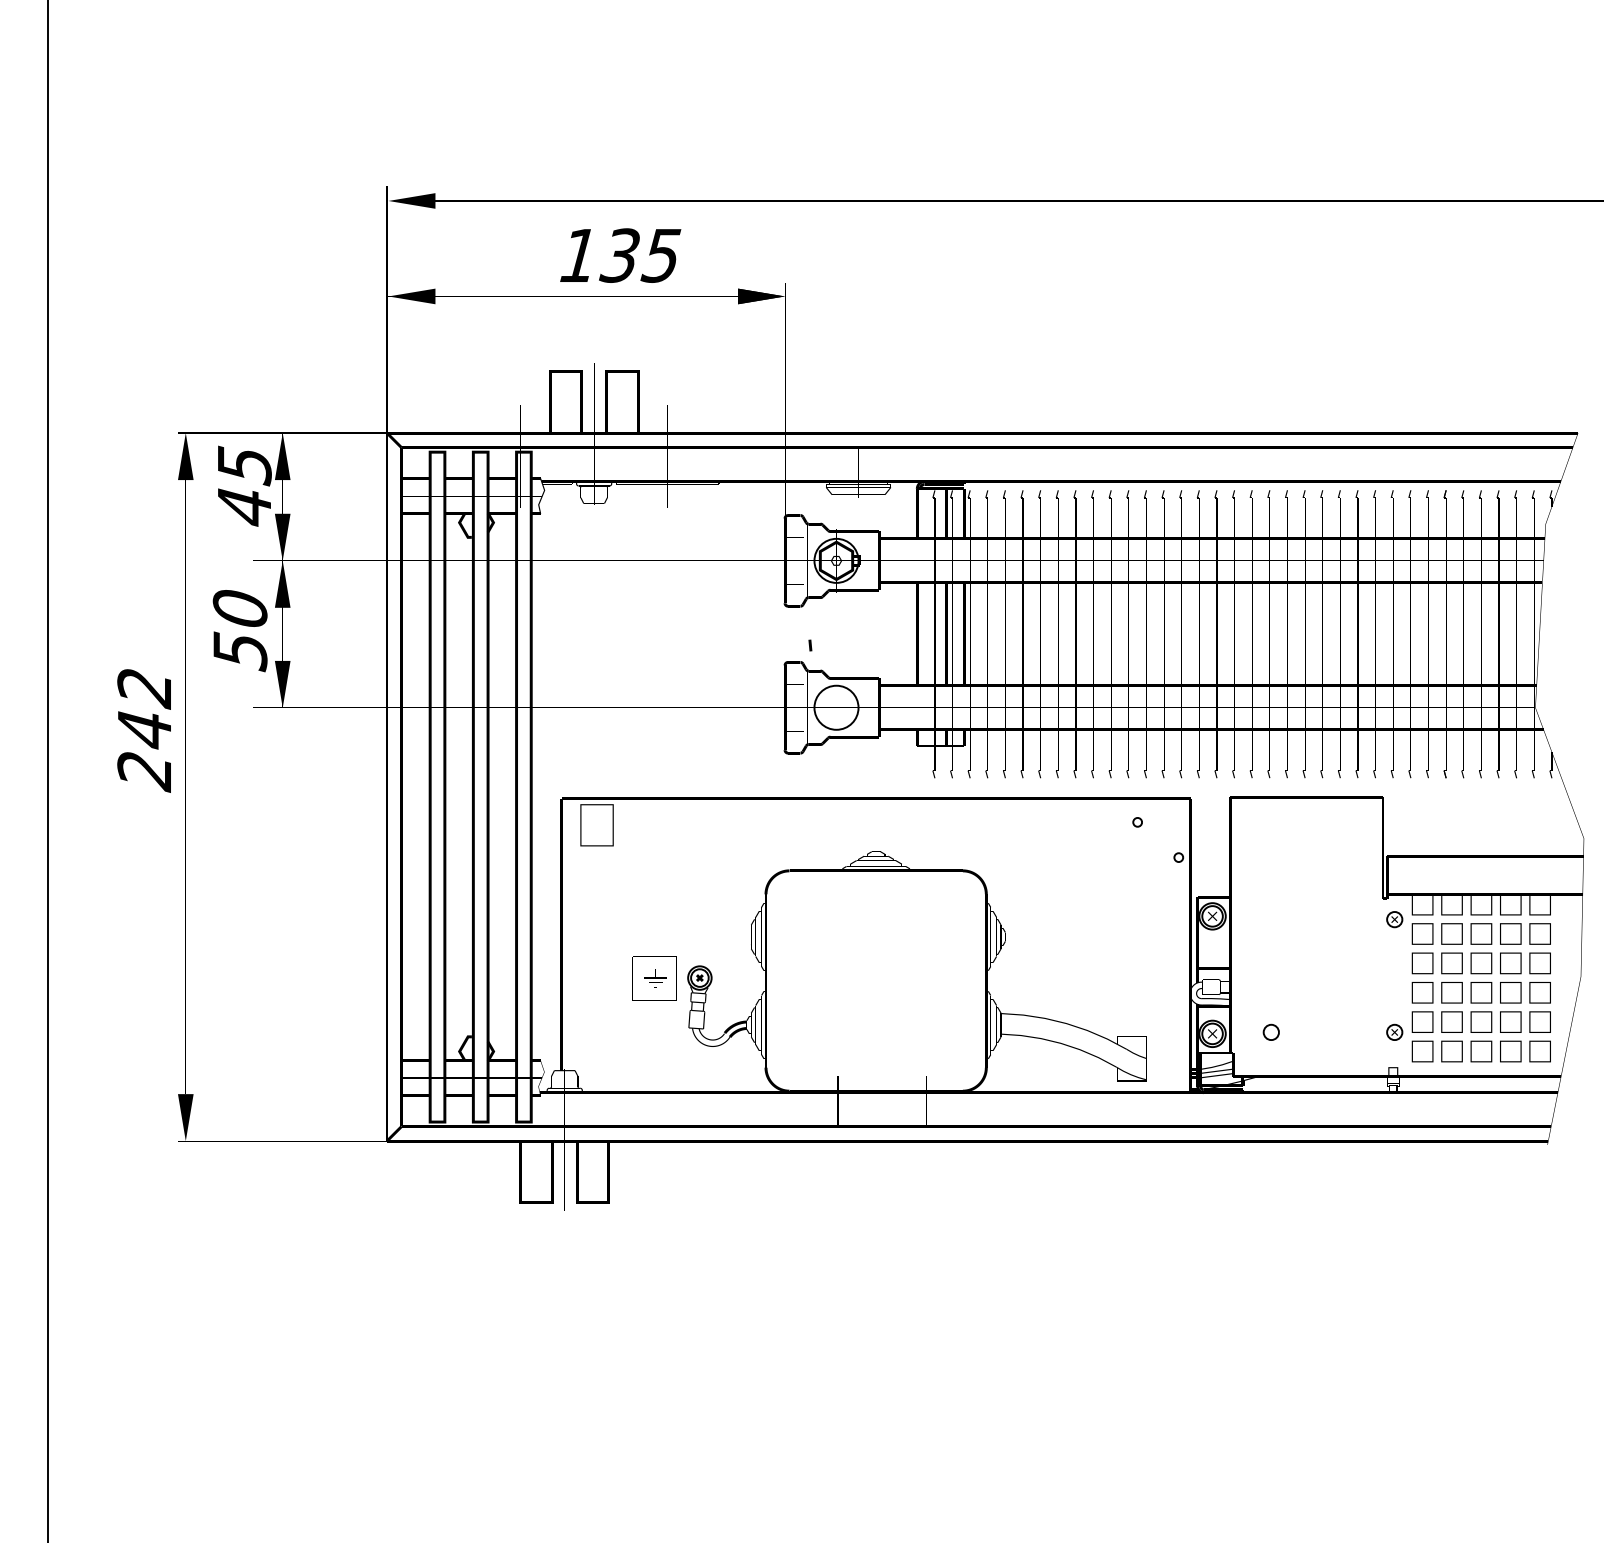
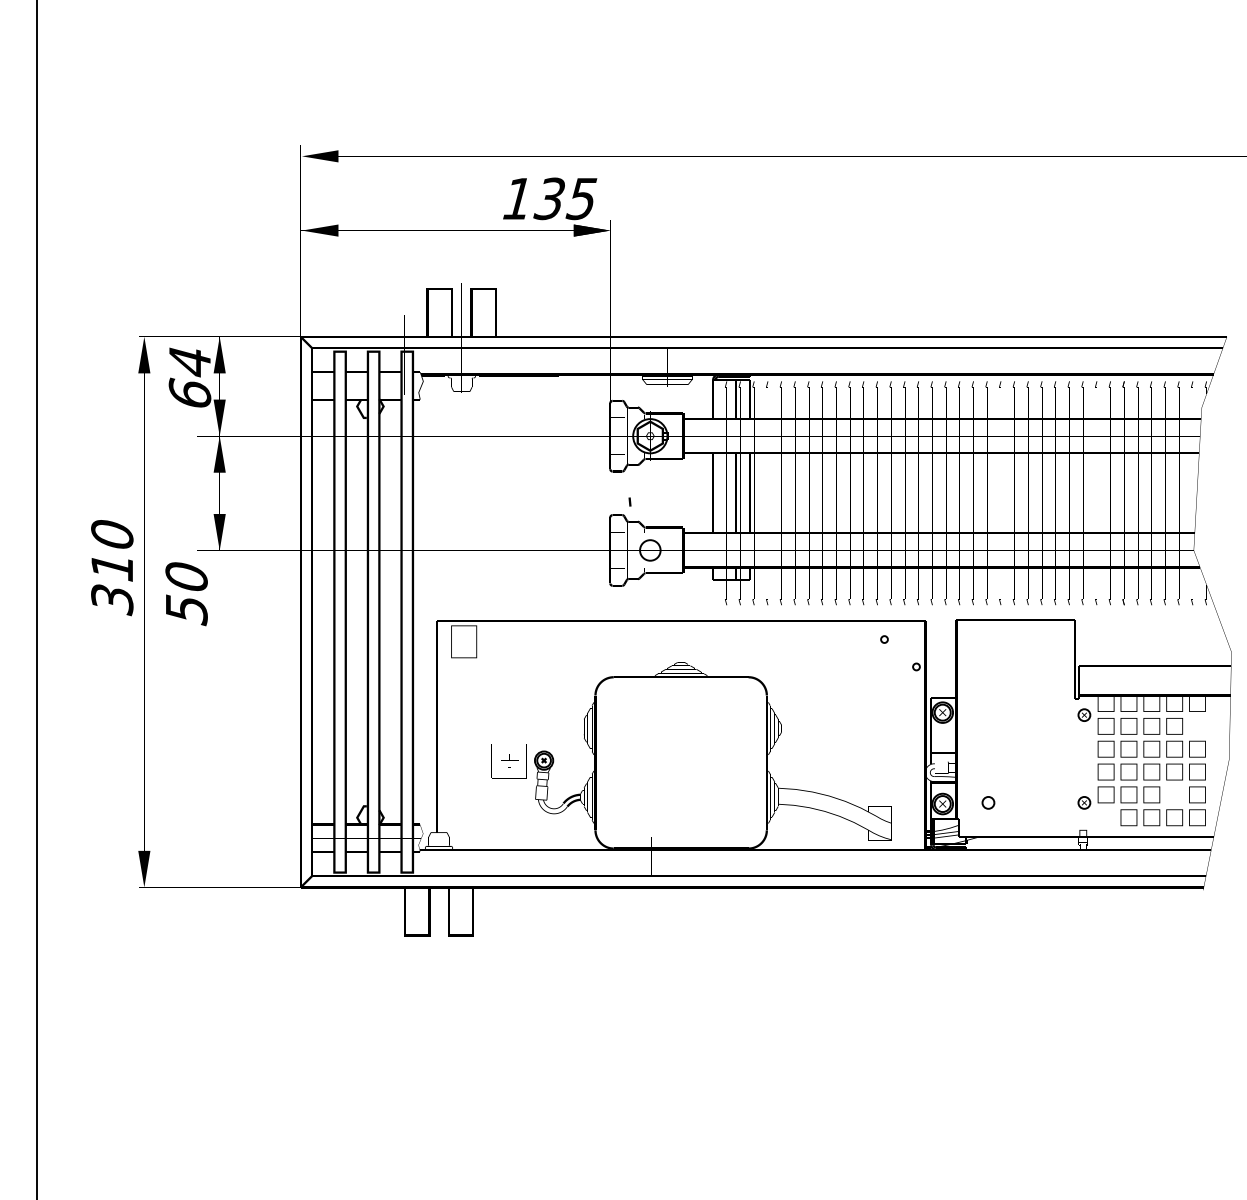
text: (620, 255) -> (550, 198), moved
text: (244, 485) -> (189, 377), 45 -> 64
text: (239, 631) -> (186, 594), moved
circle: (836, 707) -> (650, 550), size x0.6
text: (144, 730) -> (112, 568), 242 -> 310
part: (1539, 933) -> (1196, 725), removed
part: (1510, 1021) -> (1174, 794), removed
part: (1422, 1051) -> (1106, 817), removed

